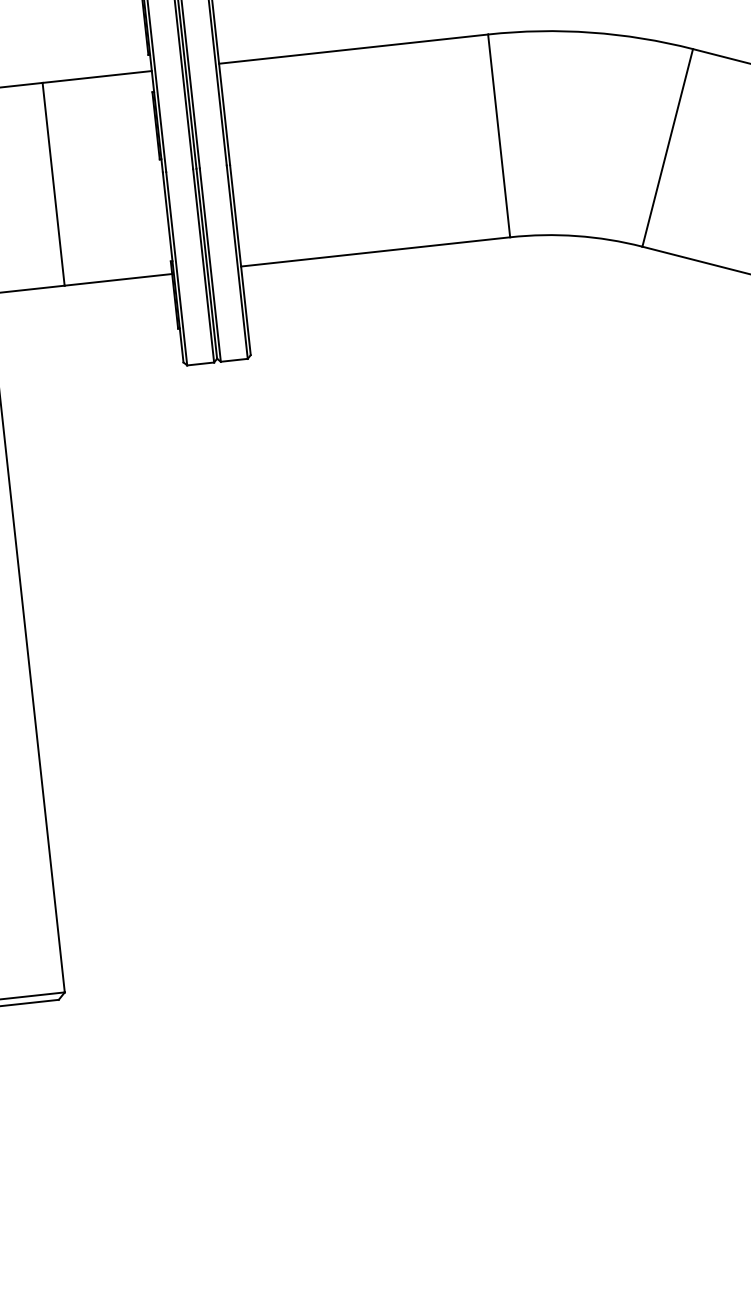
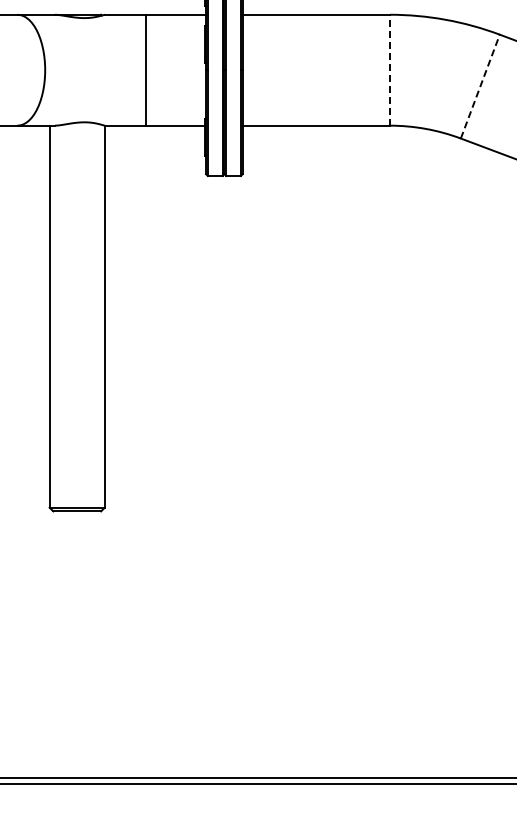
line: (498, 134) -> (389, 69), solid -> dashed
line: (667, 147) -> (480, 86), solid -> dashed

